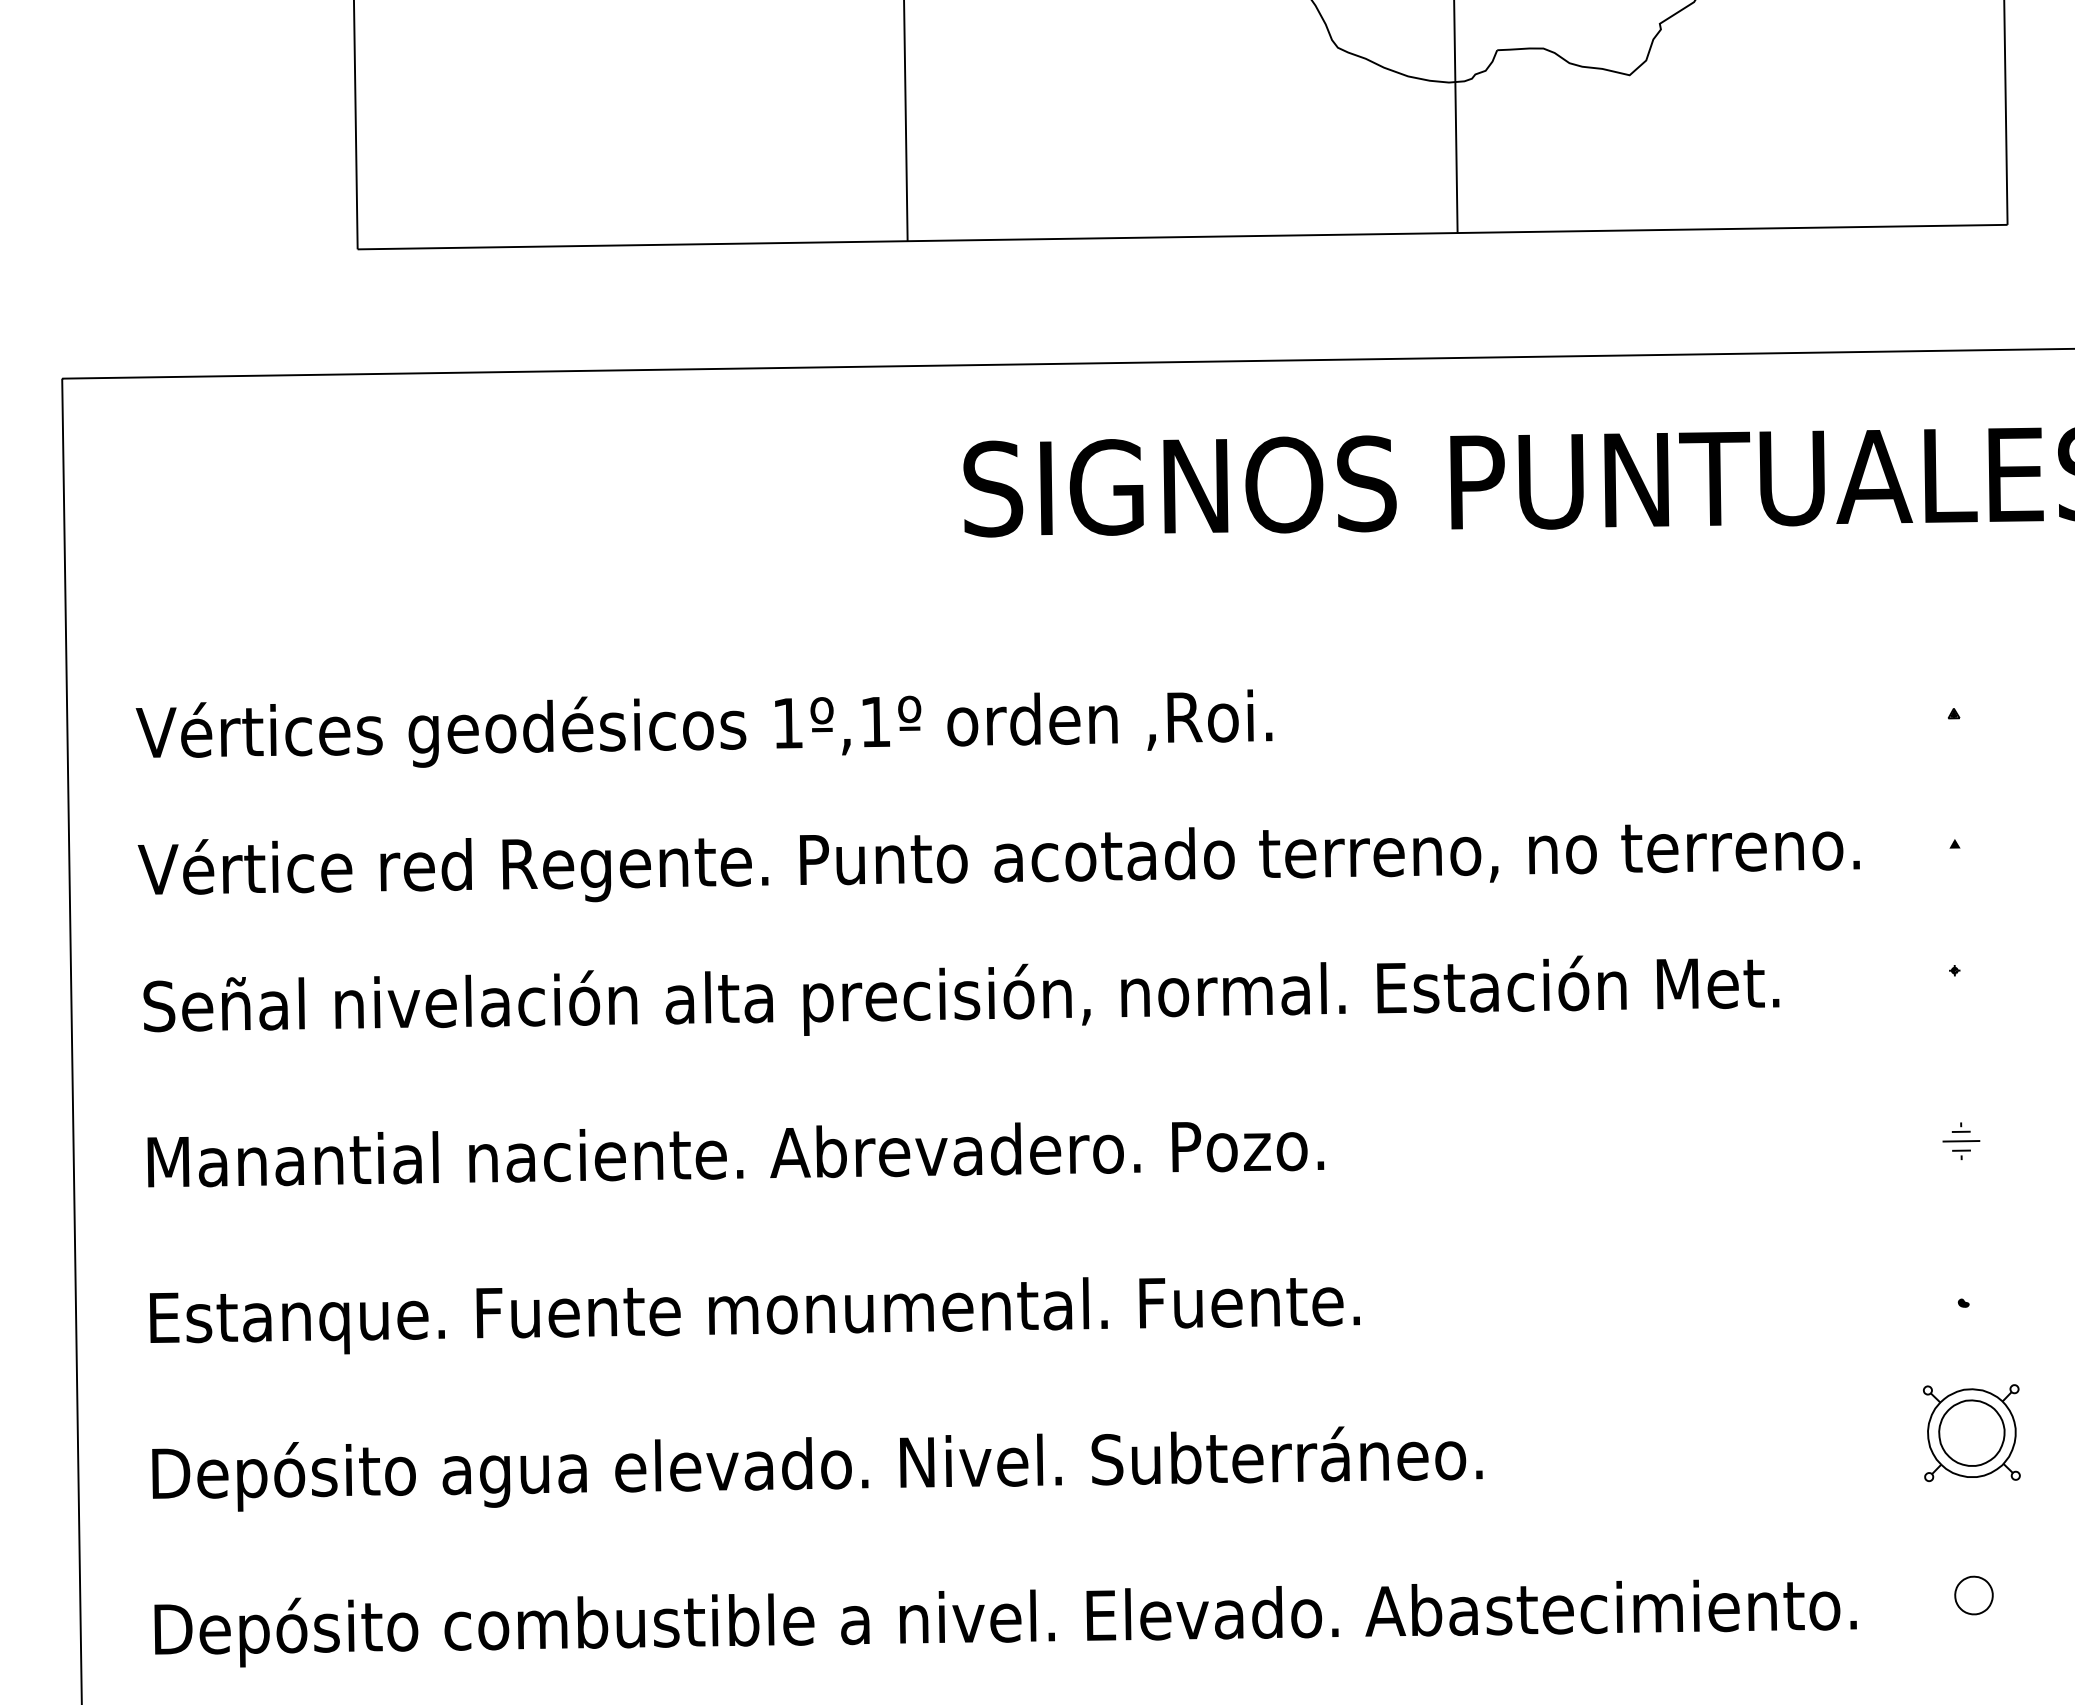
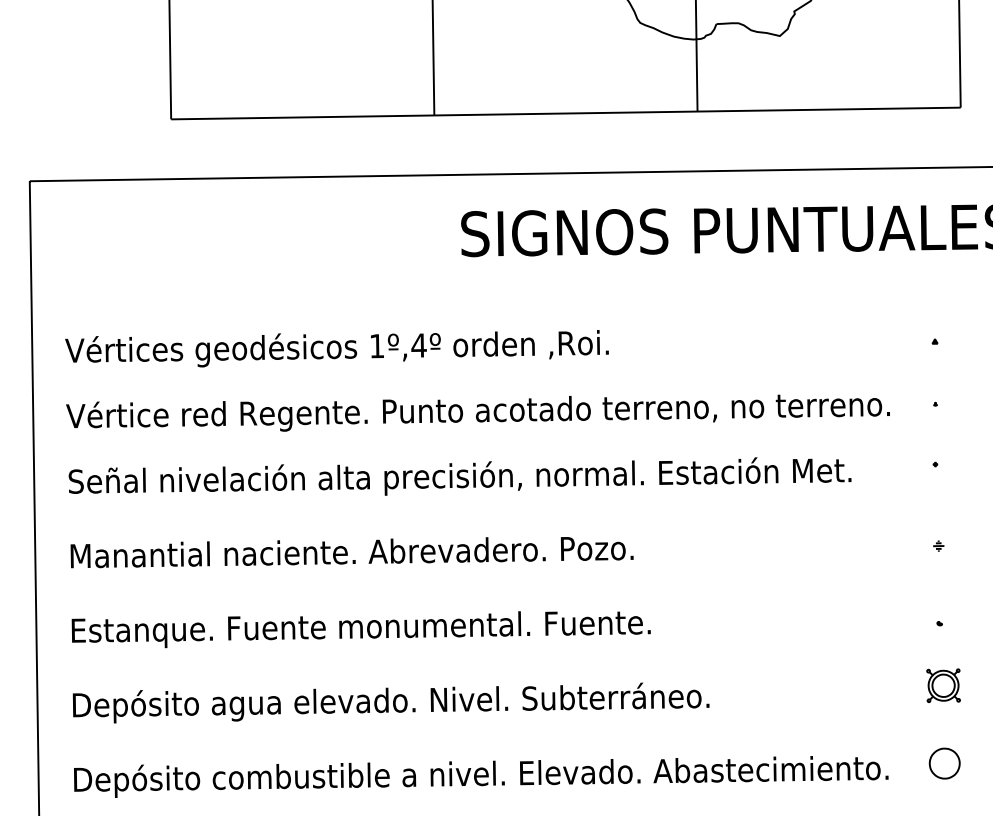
text: (874, 721) -> (418, 345), 1º,1º -> 1º,4º
part: (1961, 1139) -> (938, 545), size x0.62
part: (1971, 1432) -> (943, 685), size x0.71
part: (1973, 1595) -> (944, 763), size x1.67

